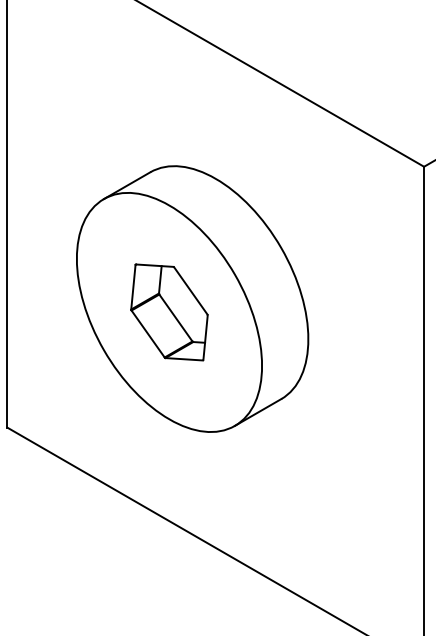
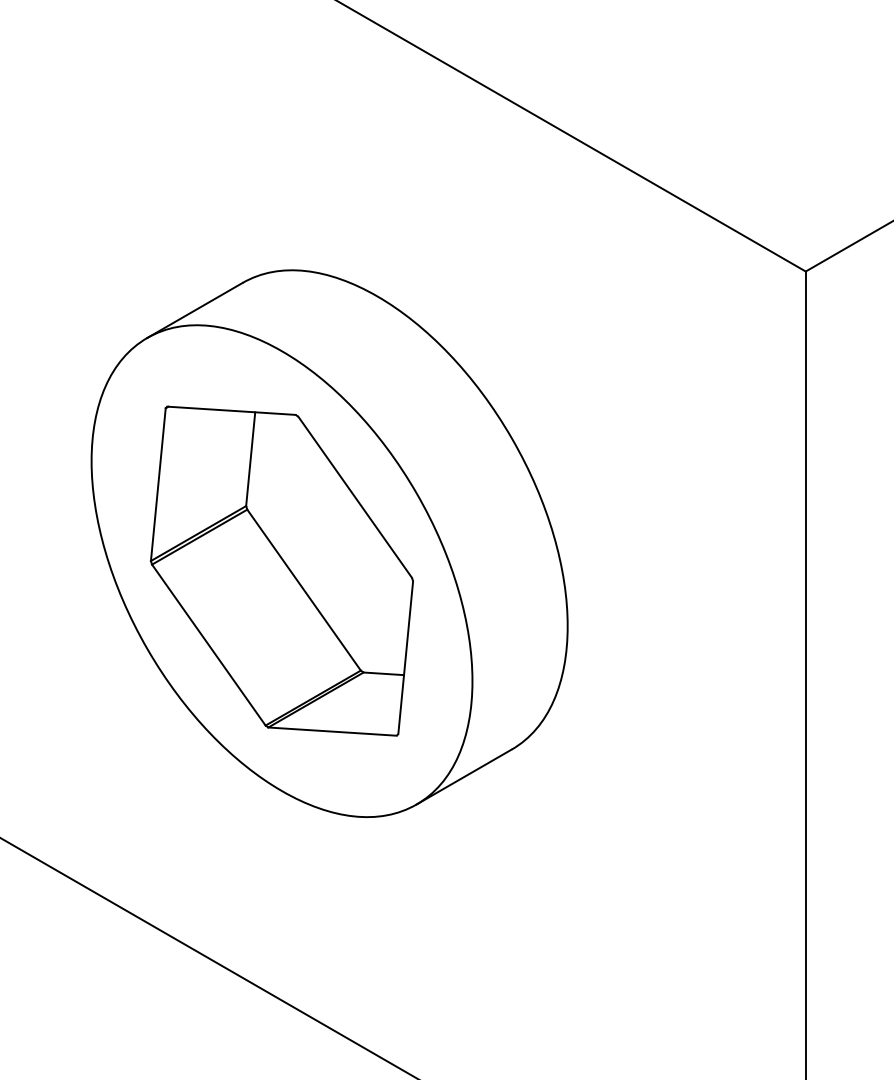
part: (169, 312) -> (282, 571), size x1.67

